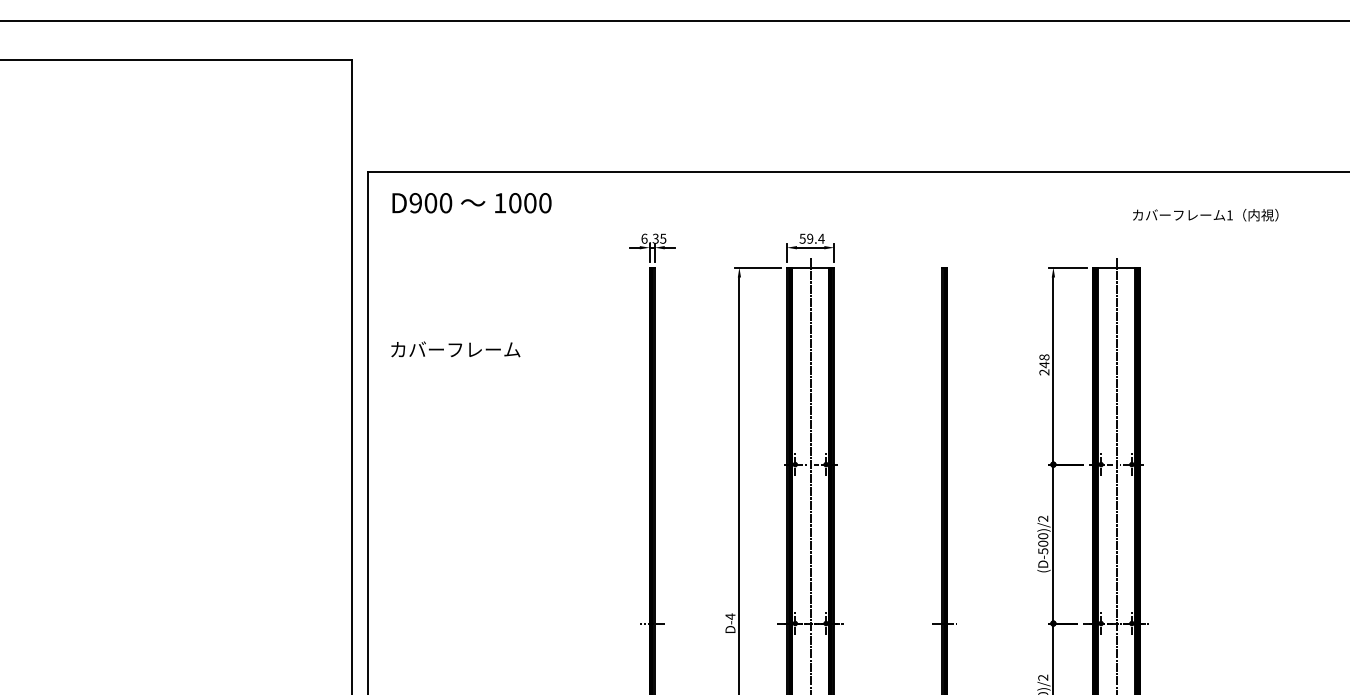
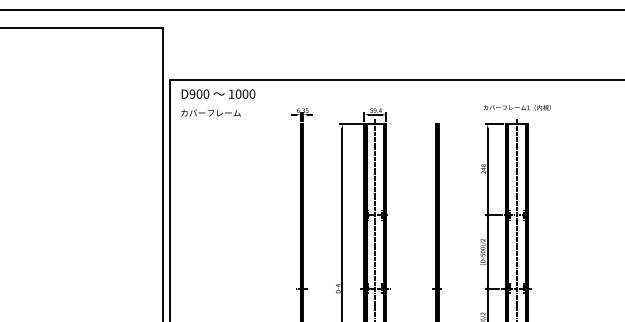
text: (1204, 214) -> (516, 107), moved
text: (454, 348) -> (210, 112), moved

